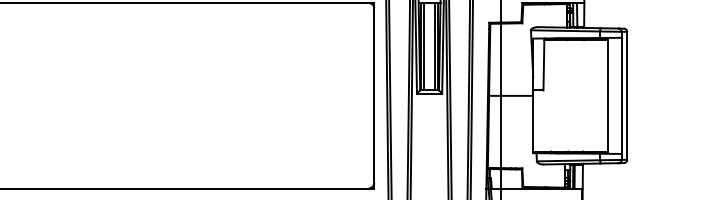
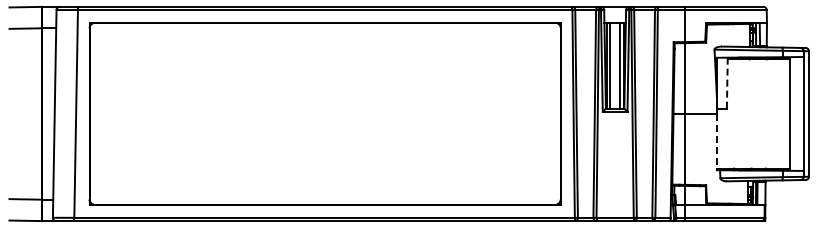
line: (544, 63) -> (727, 82), solid -> dashed
line: (532, 124) -> (716, 142), solid -> dashed

